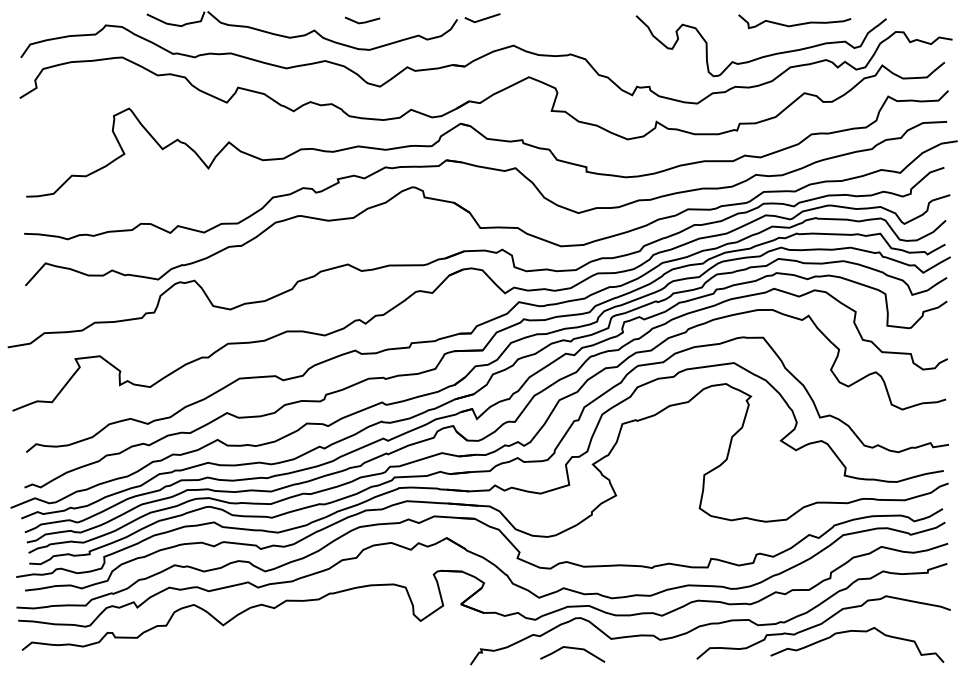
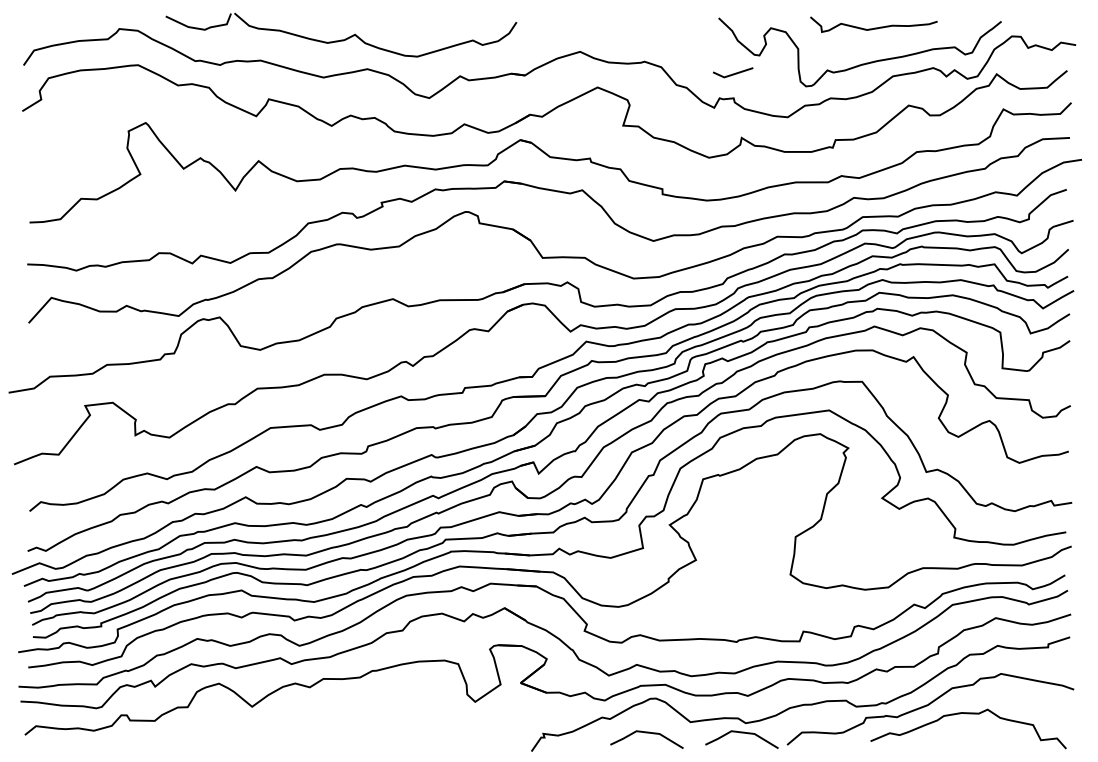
line: (482, 18) -> (733, 73), moved
line: (362, 22) -> (409, 25), removed
curve: (795, 24) -> (874, 27), moved
line: (656, 648) -> (741, 733), added

